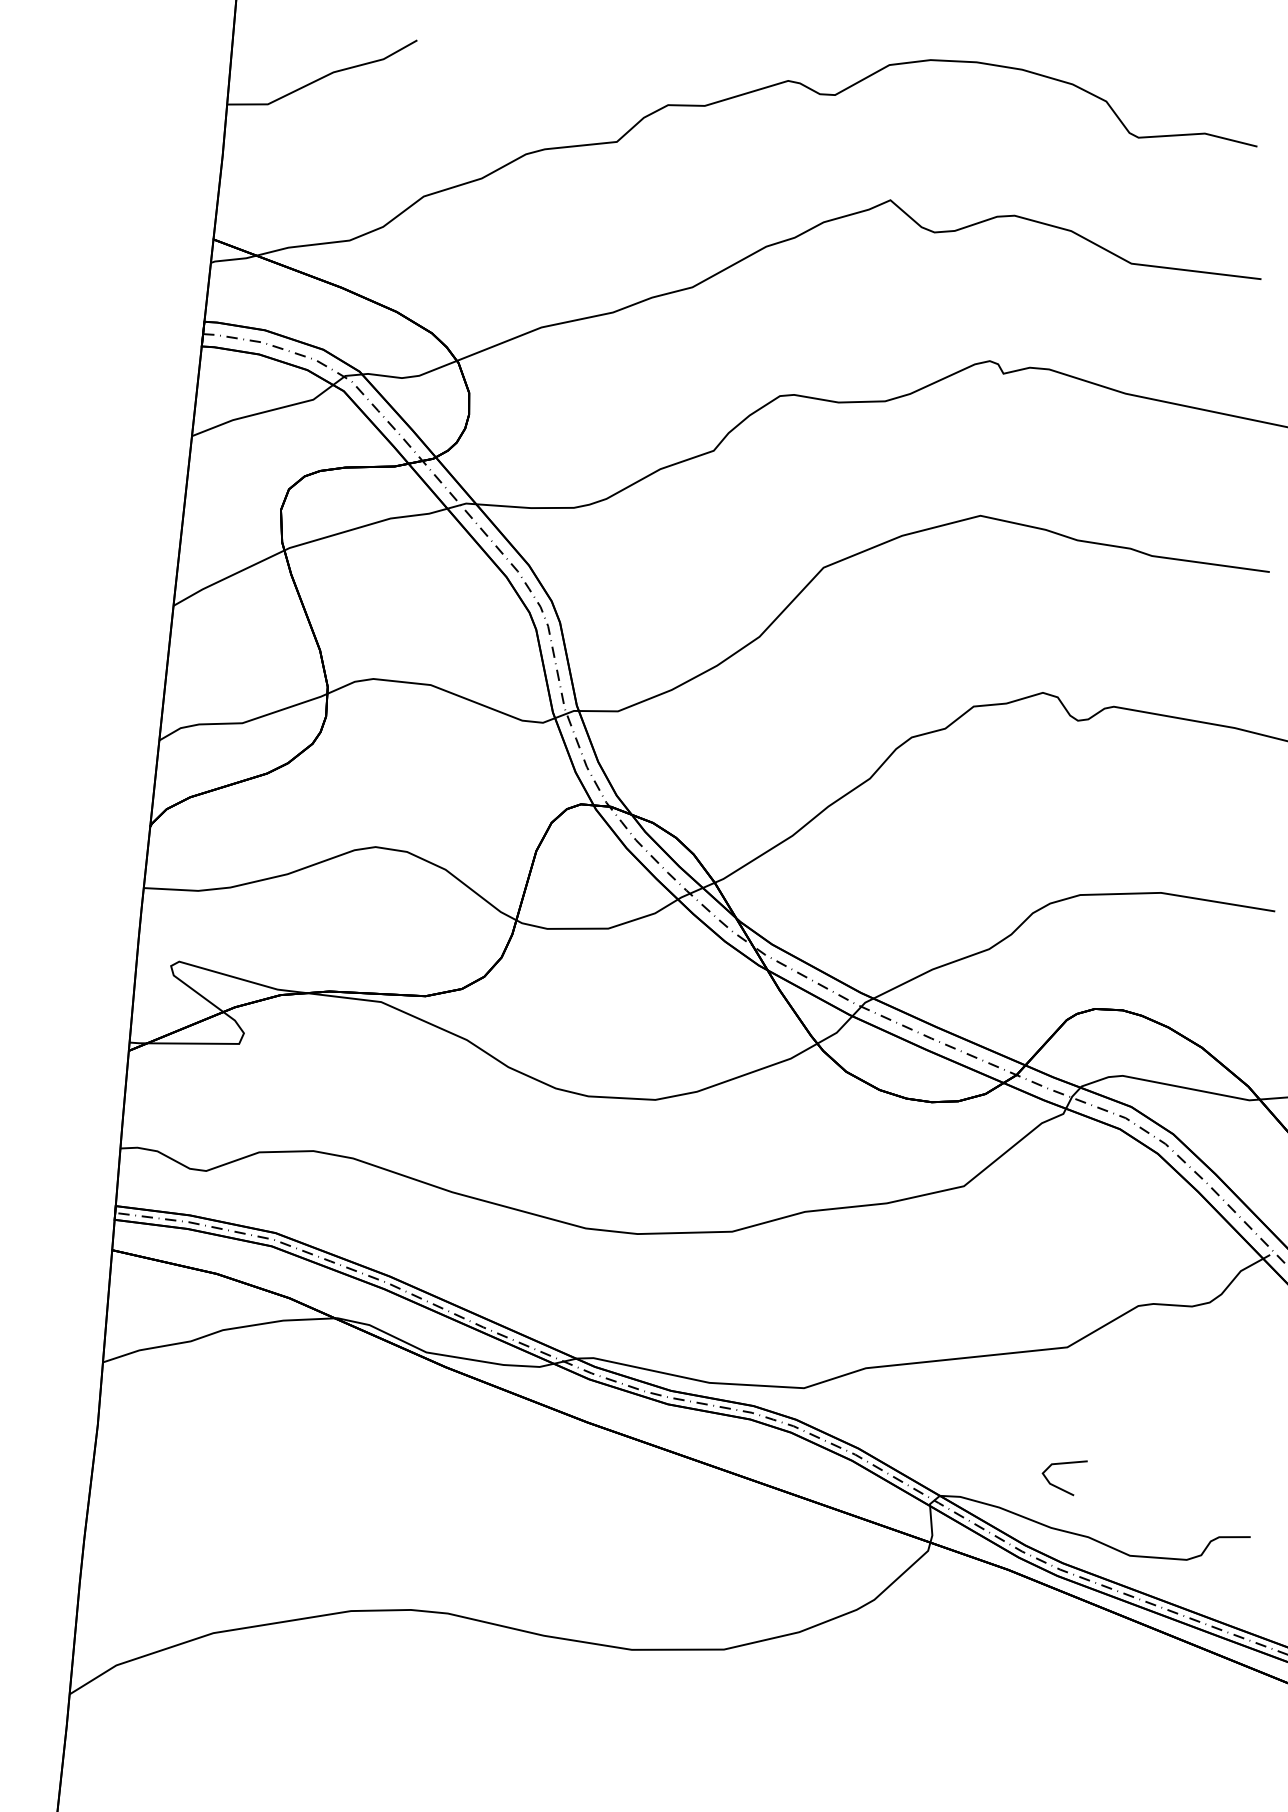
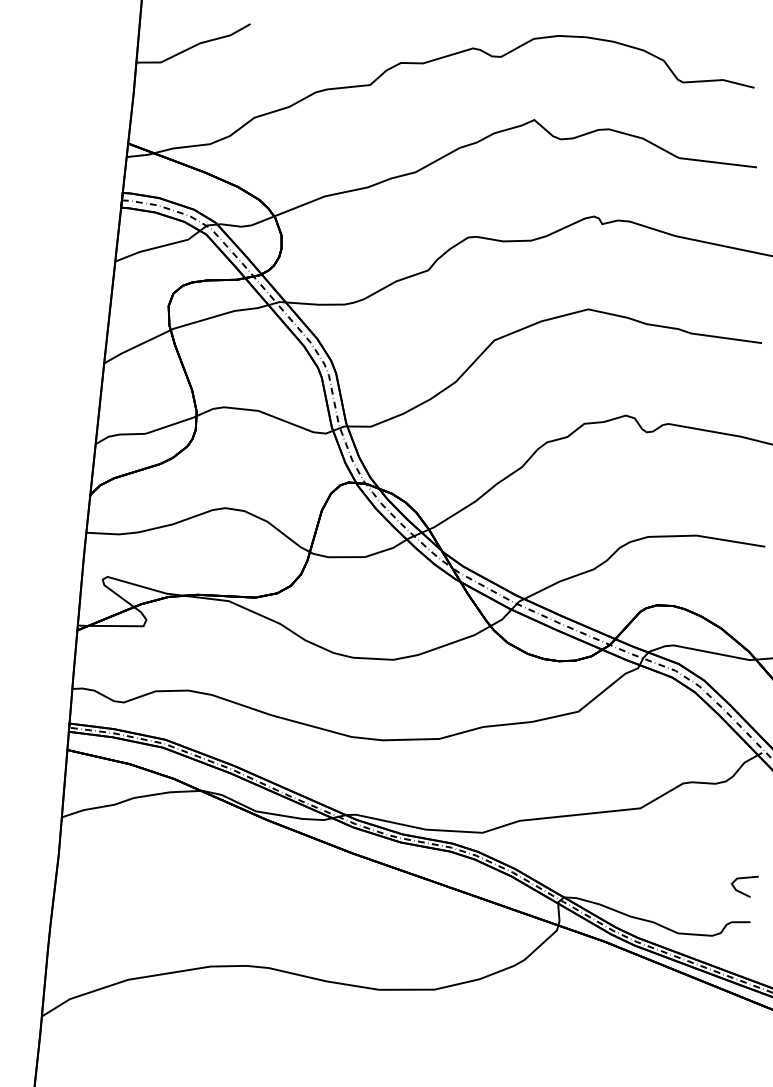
line: (1058, 1485) -> (741, 891), moved

